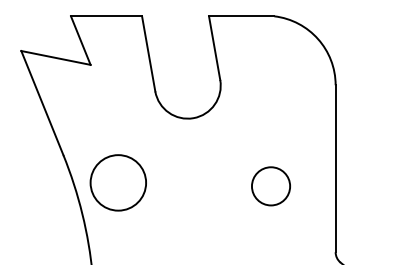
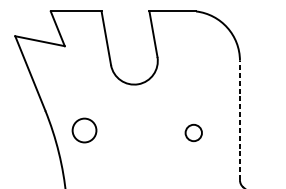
line: (335, 168) -> (239, 120), solid -> dashed
circle: (117, 182) -> (84, 130), size x0.6
circle: (270, 186) -> (193, 133), size x0.6

